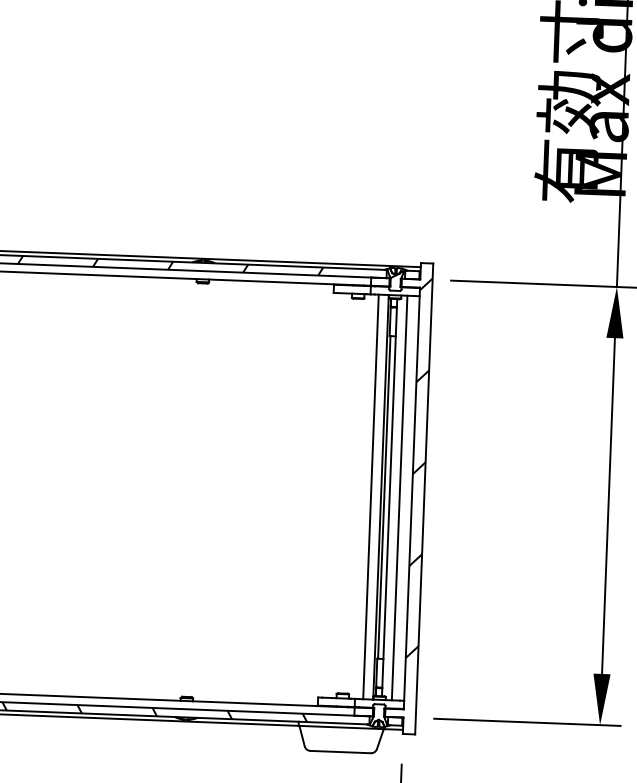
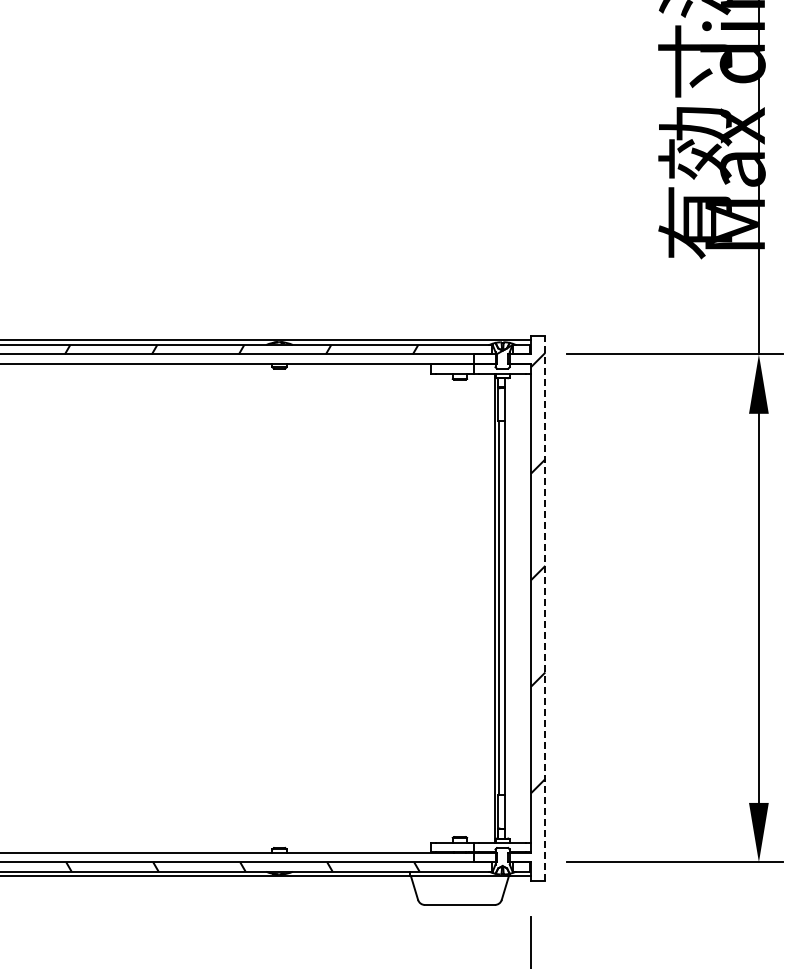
line: (370, 496) -> (483, 607), removed
line: (399, 497) -> (516, 607), removed
line: (424, 499) -> (545, 608), solid -> dashed

